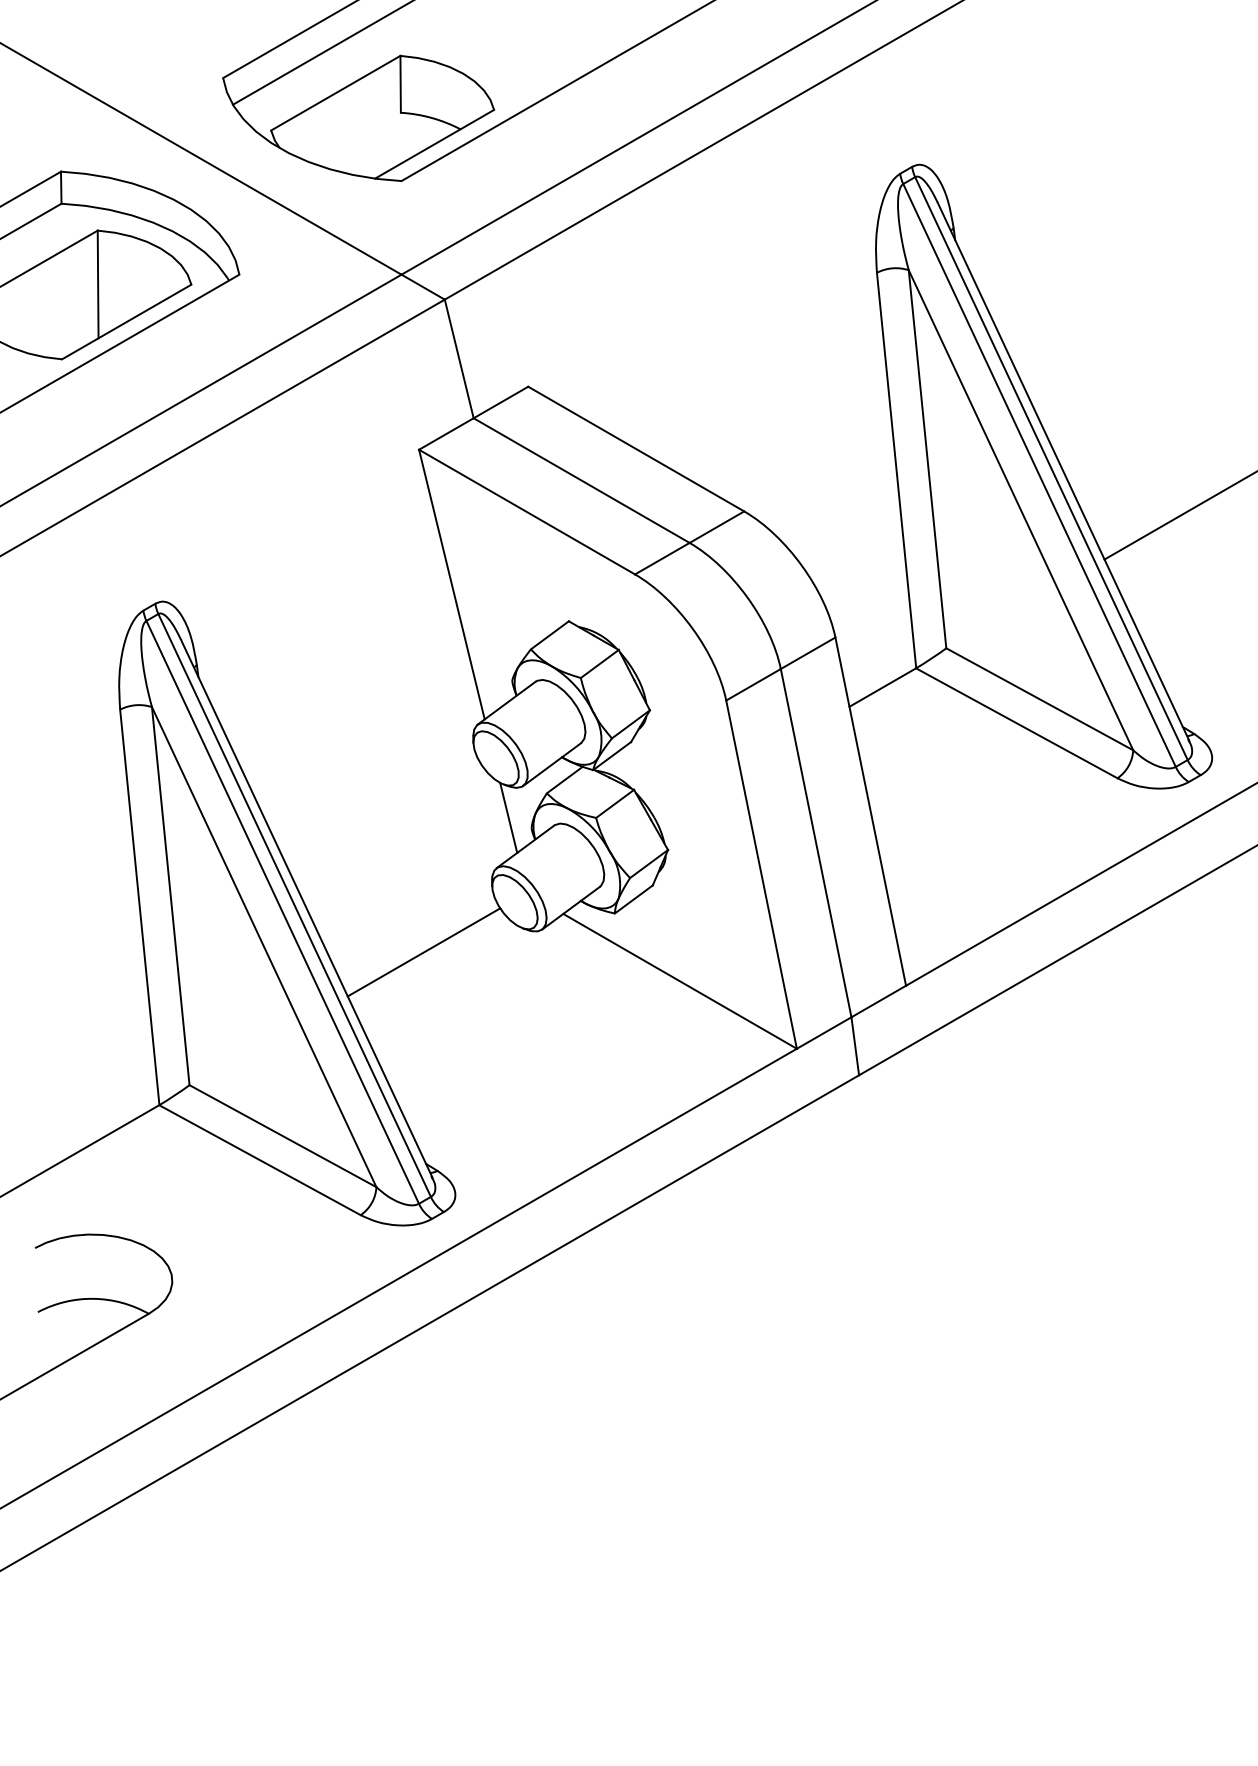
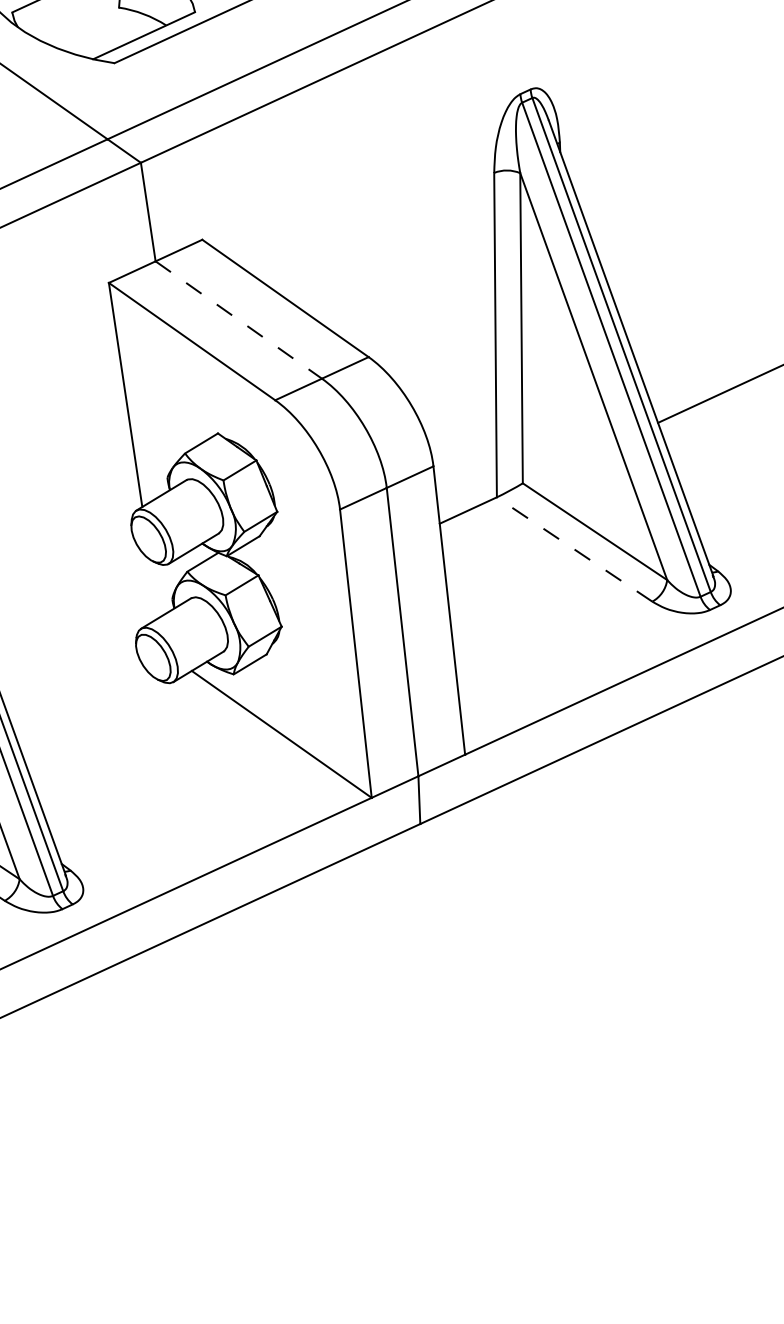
line: (581, 480) -> (238, 319), solid -> dashed
line: (1016, 723) -> (574, 549), solid -> dashed
line: (508, 817) -> (154, 588), removed
line: (423, 952) -> (75, 691), removed

